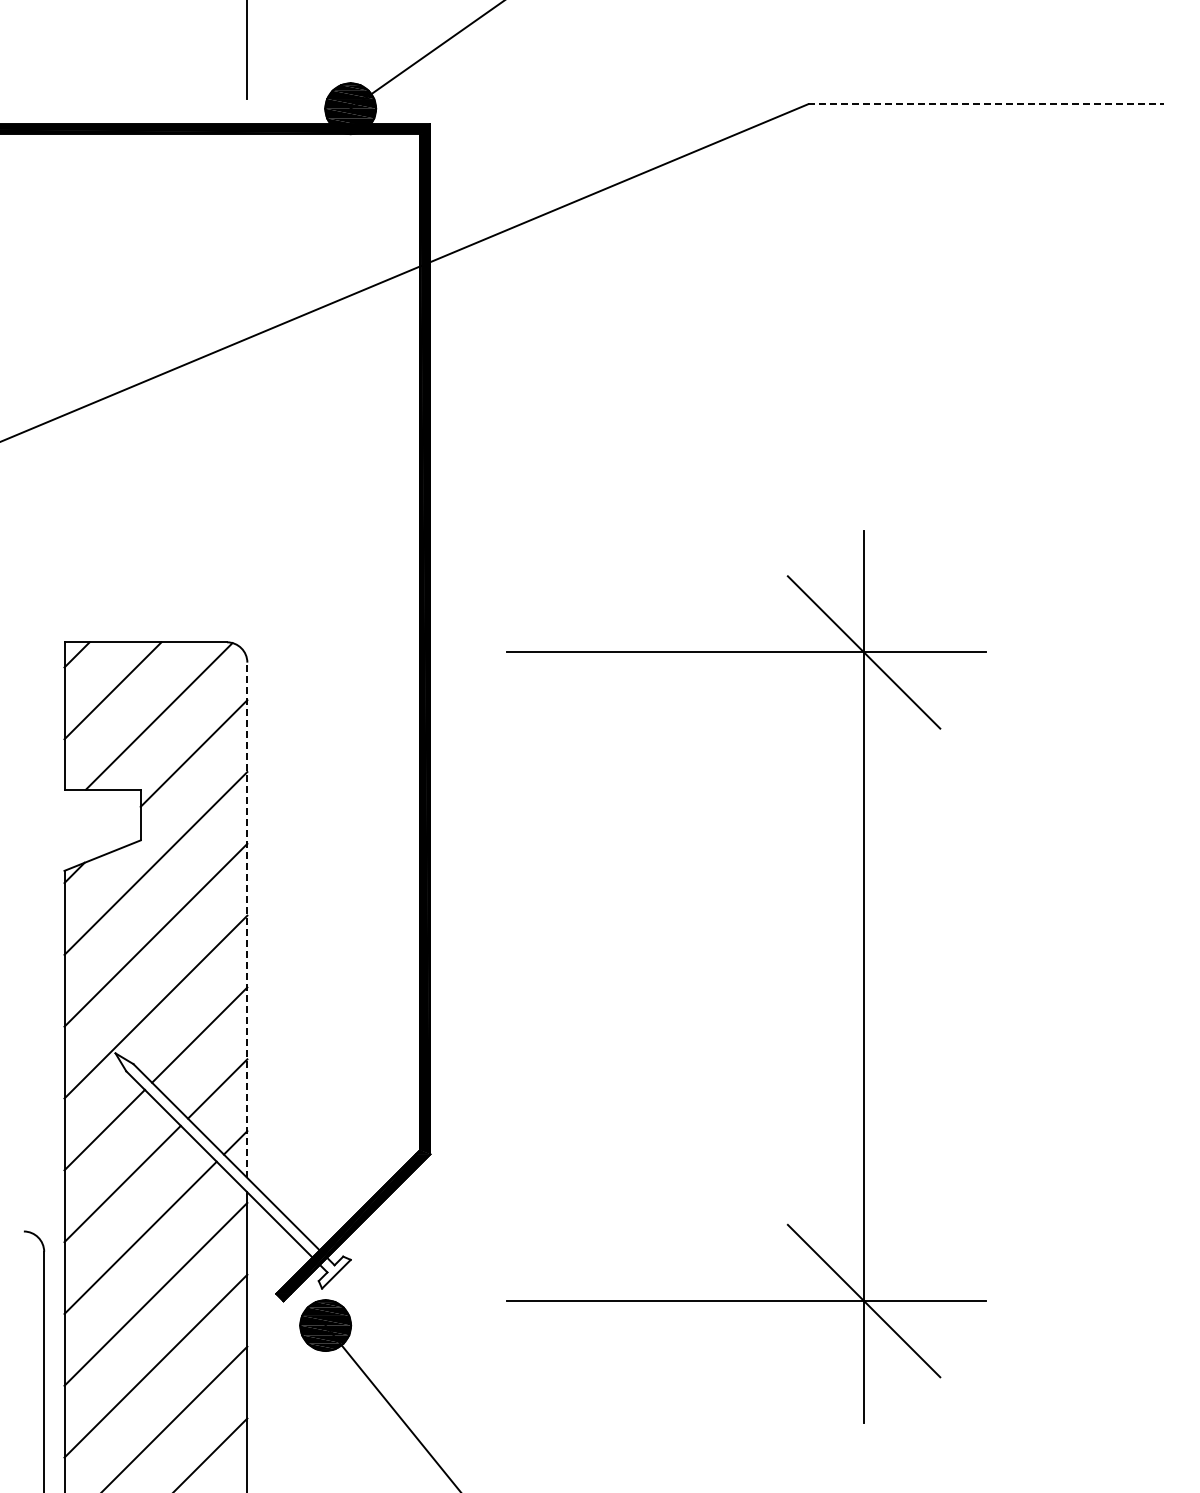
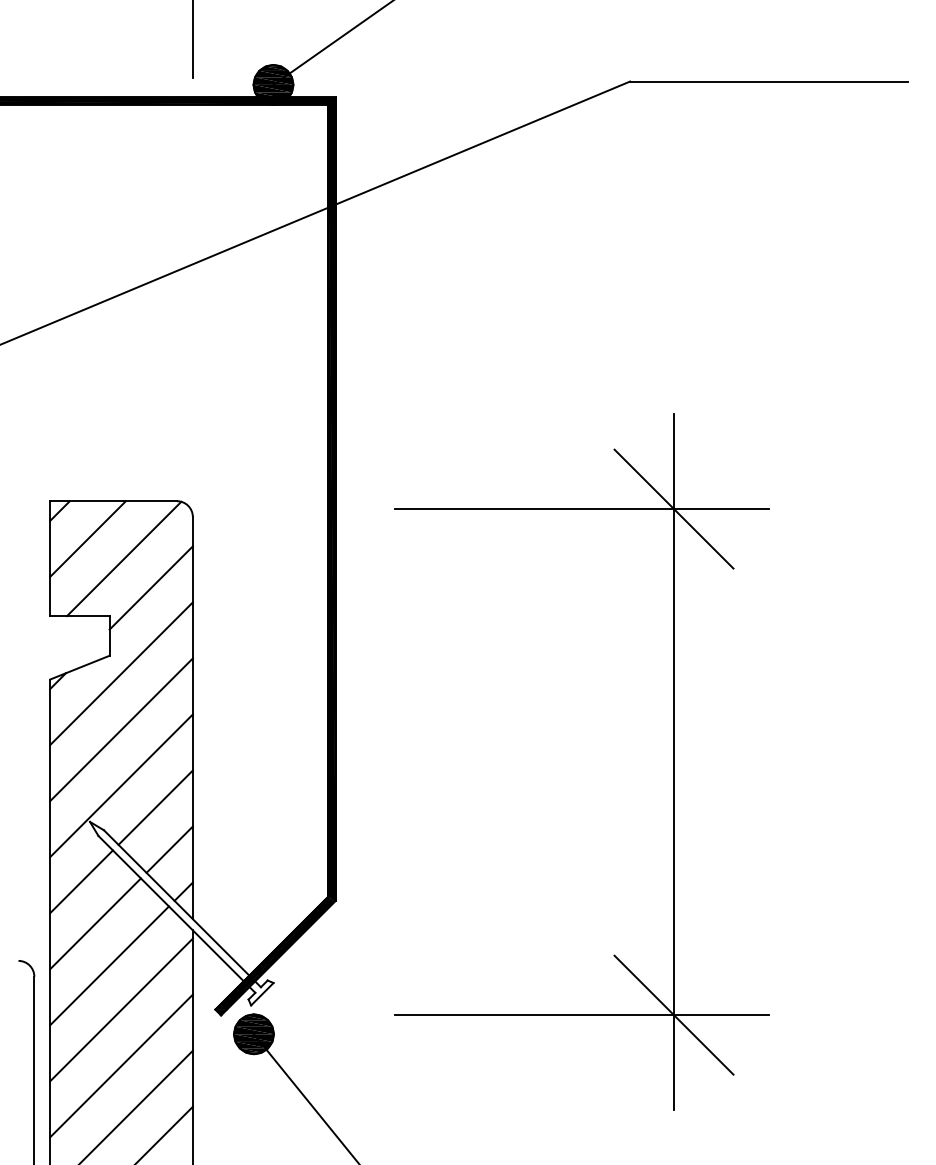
line: (986, 104) -> (769, 81), dashed -> solid
line: (247, 920) -> (192, 718), dashed -> solid

